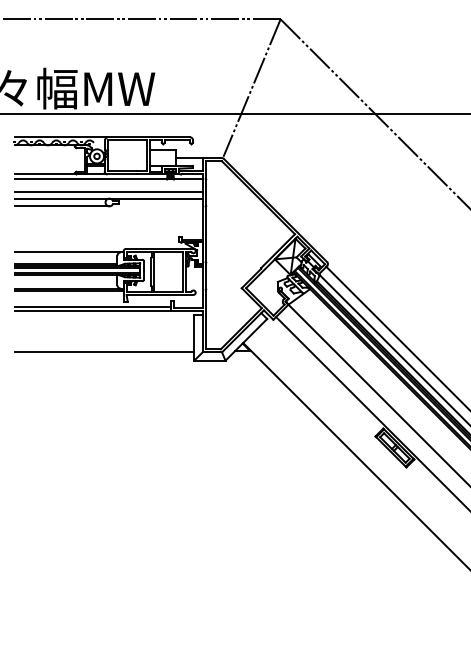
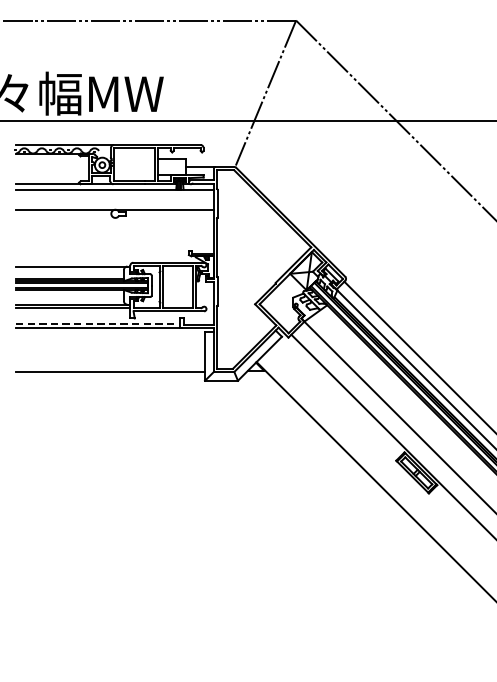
line: (108, 191) -> (114, 202), removed
line: (62, 206) -> (65, 218), removed
line: (92, 306) -> (97, 323), solid -> dashed

